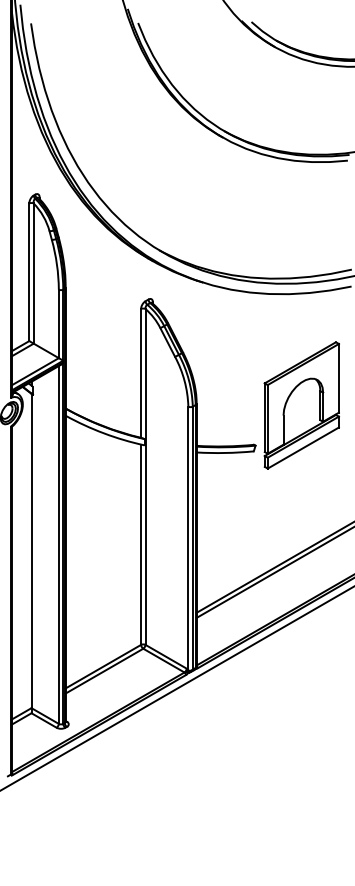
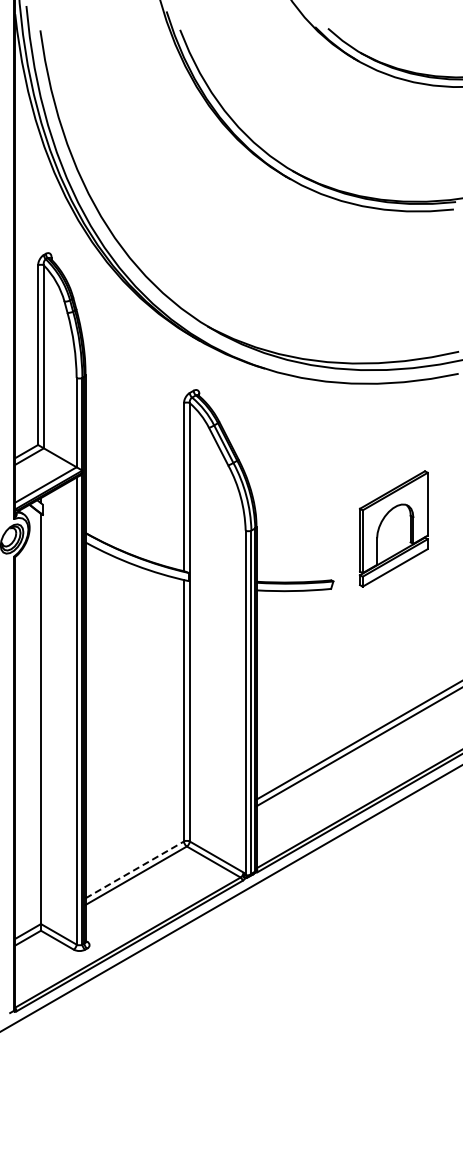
part: (301, 405) -> (393, 528), size x0.7
line: (103, 666) -> (134, 869), solid -> dashed

